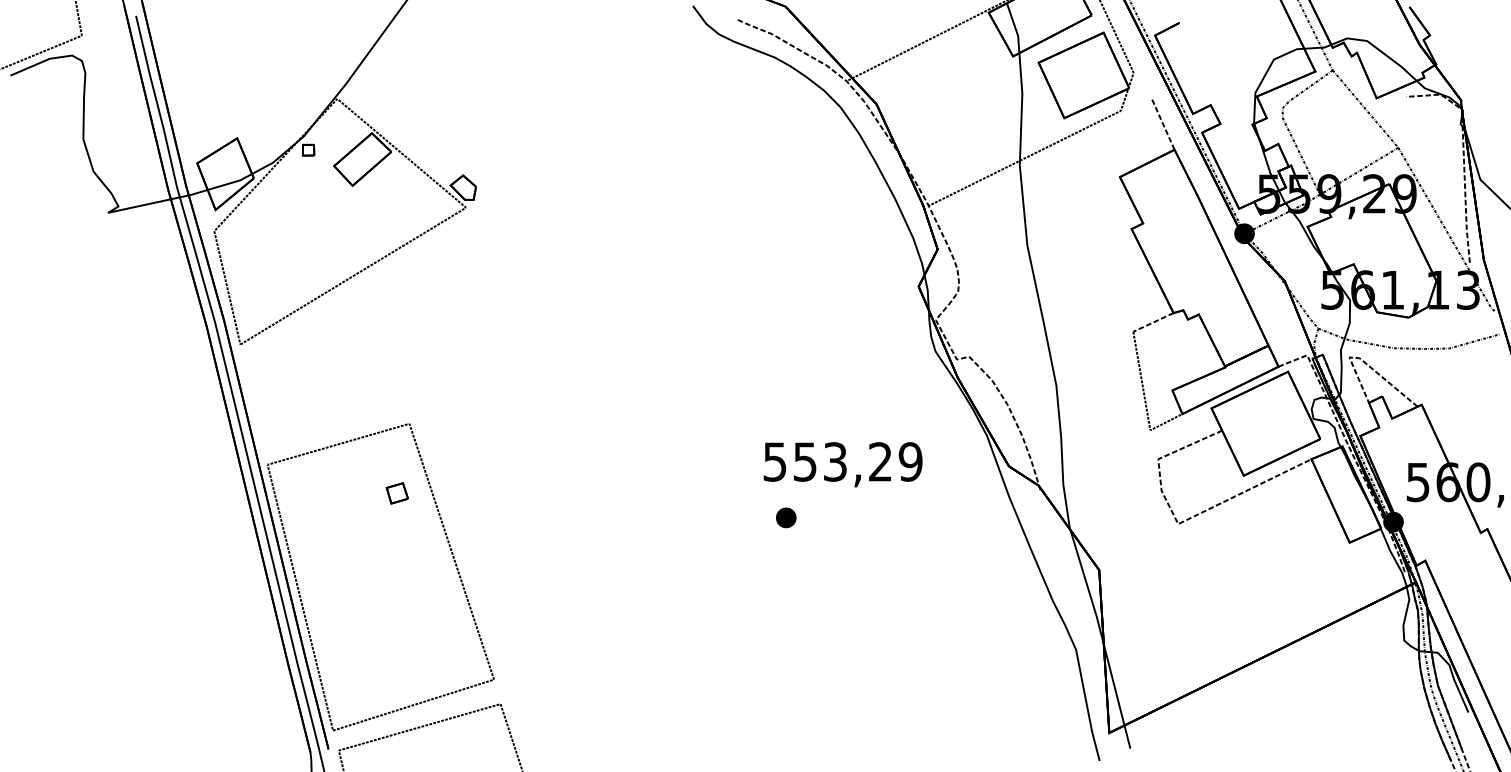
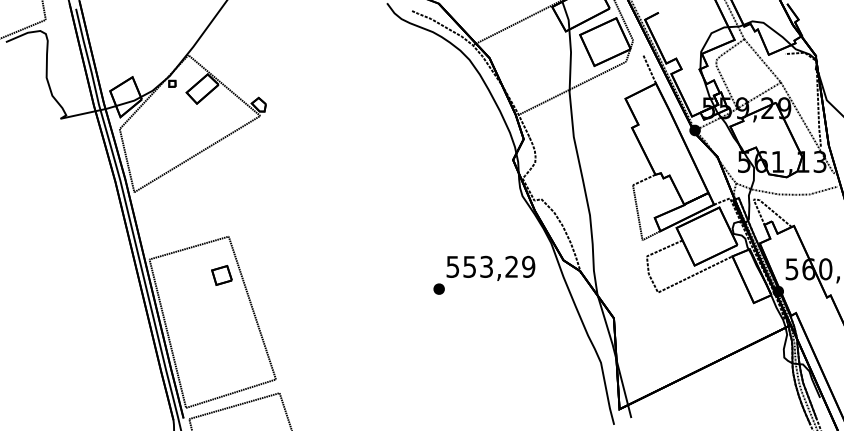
text: (842, 463) -> (490, 267), moved
part: (396, 493) -> (221, 275), size x1.67

